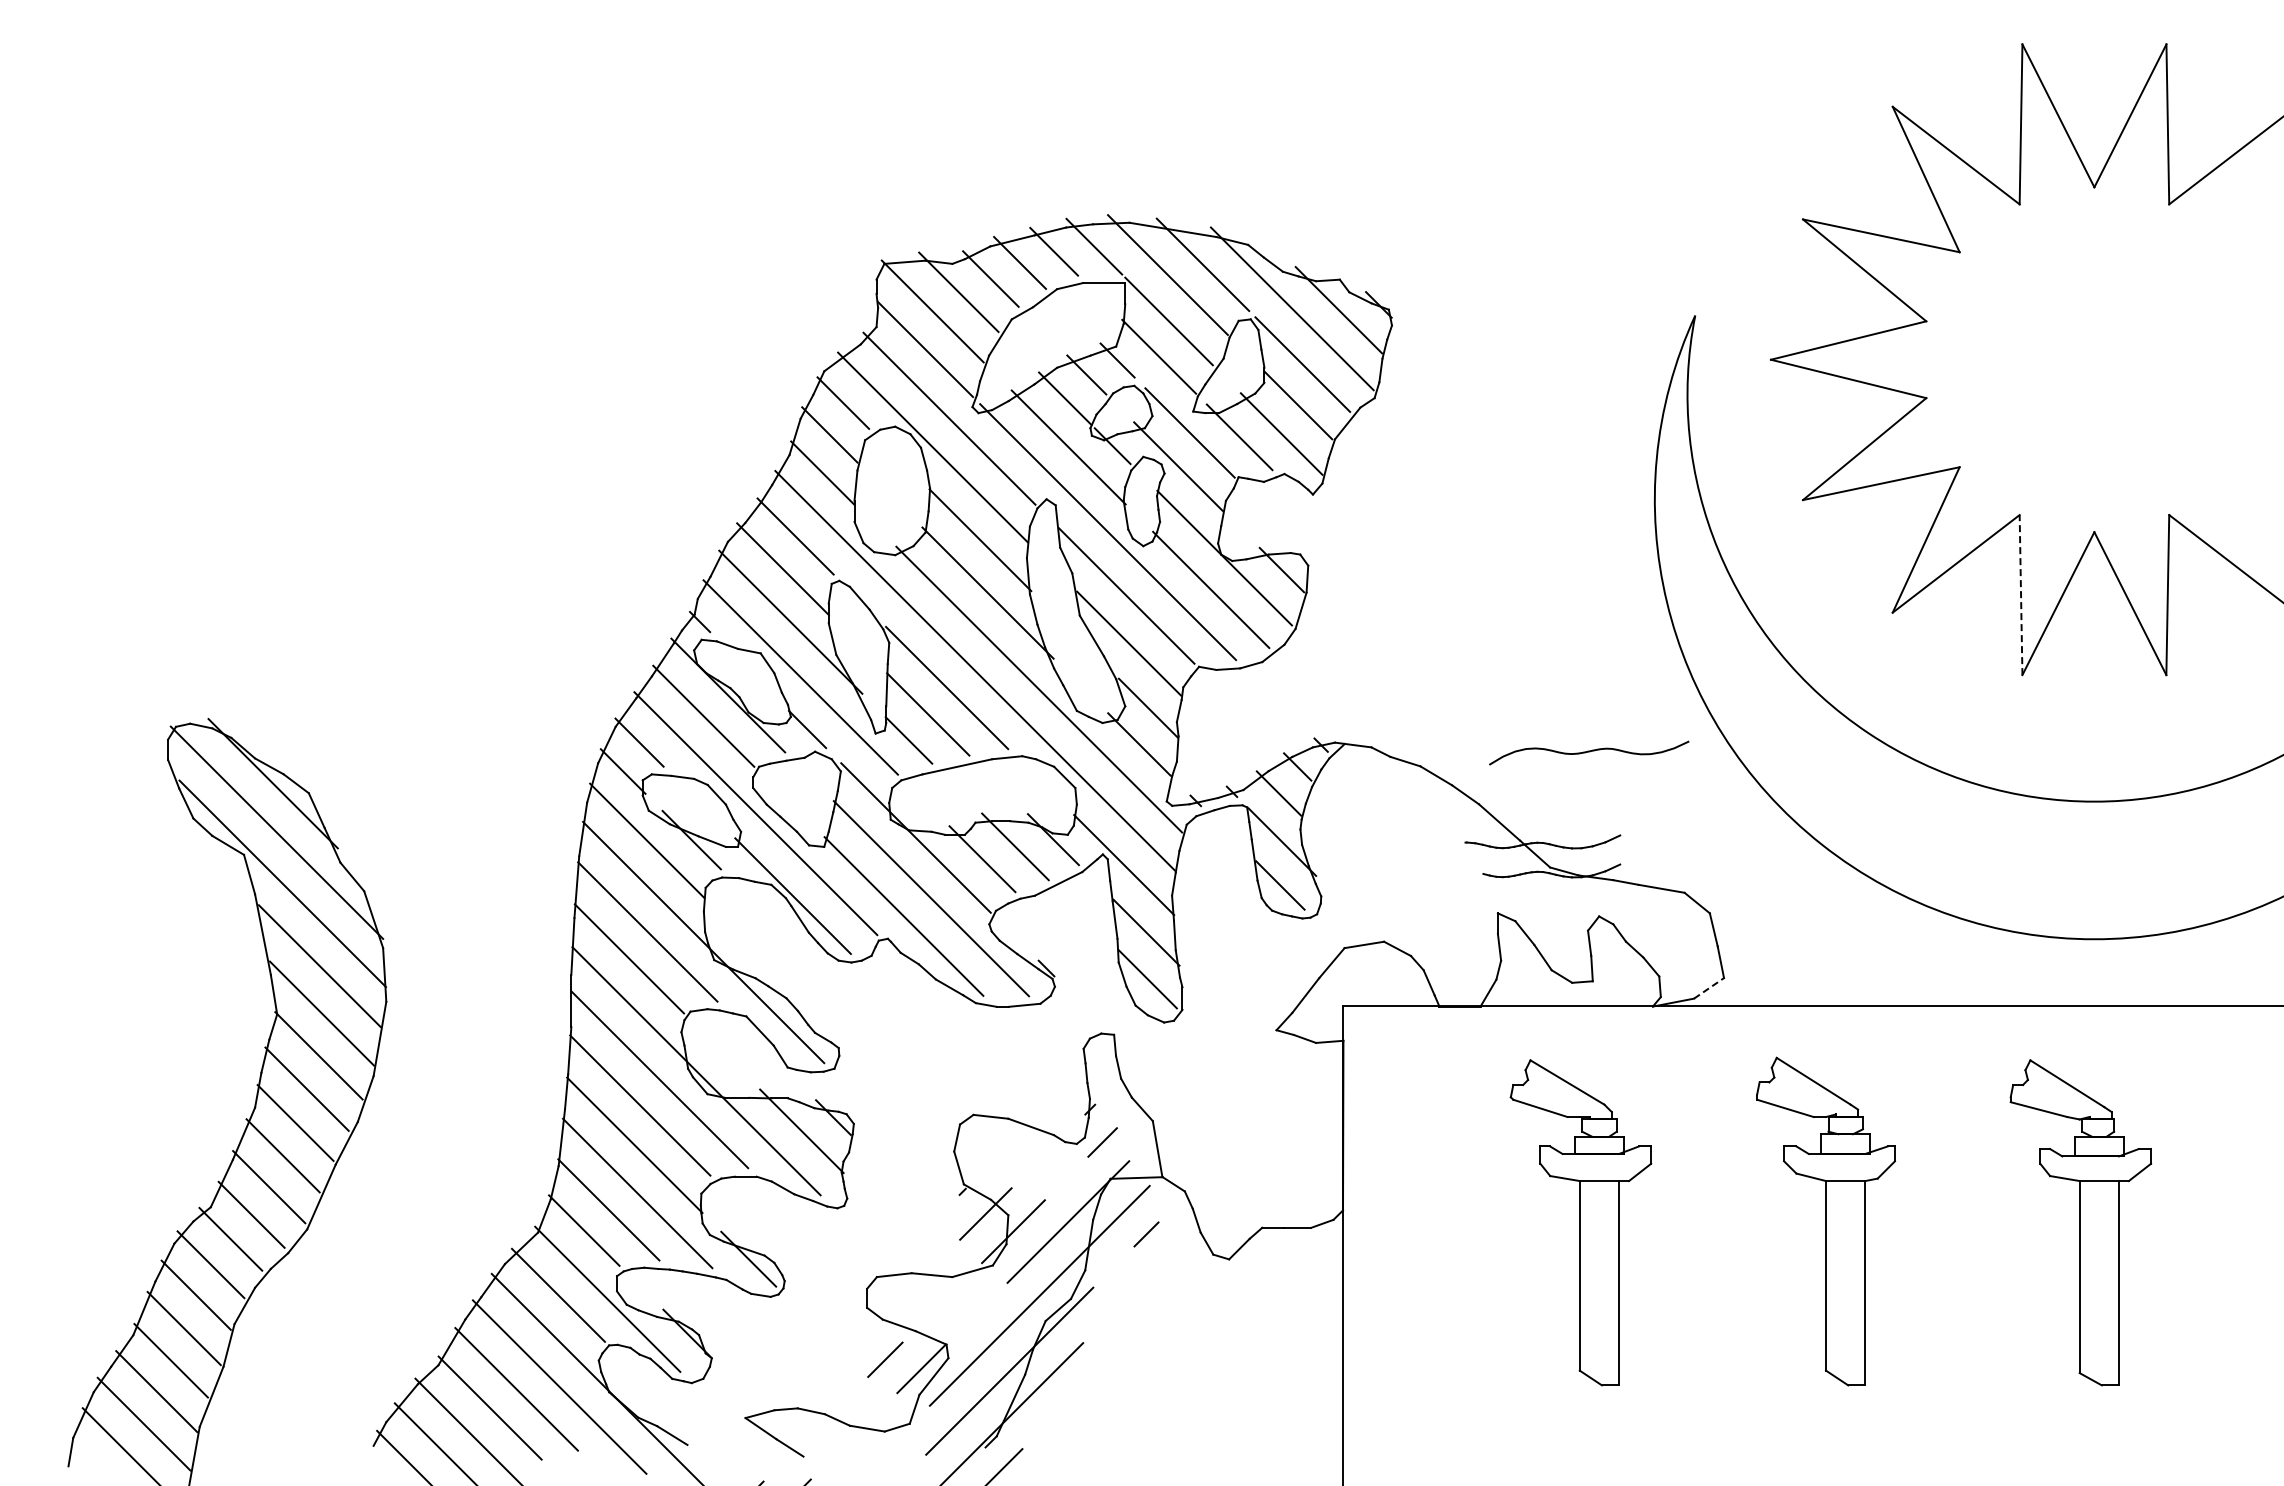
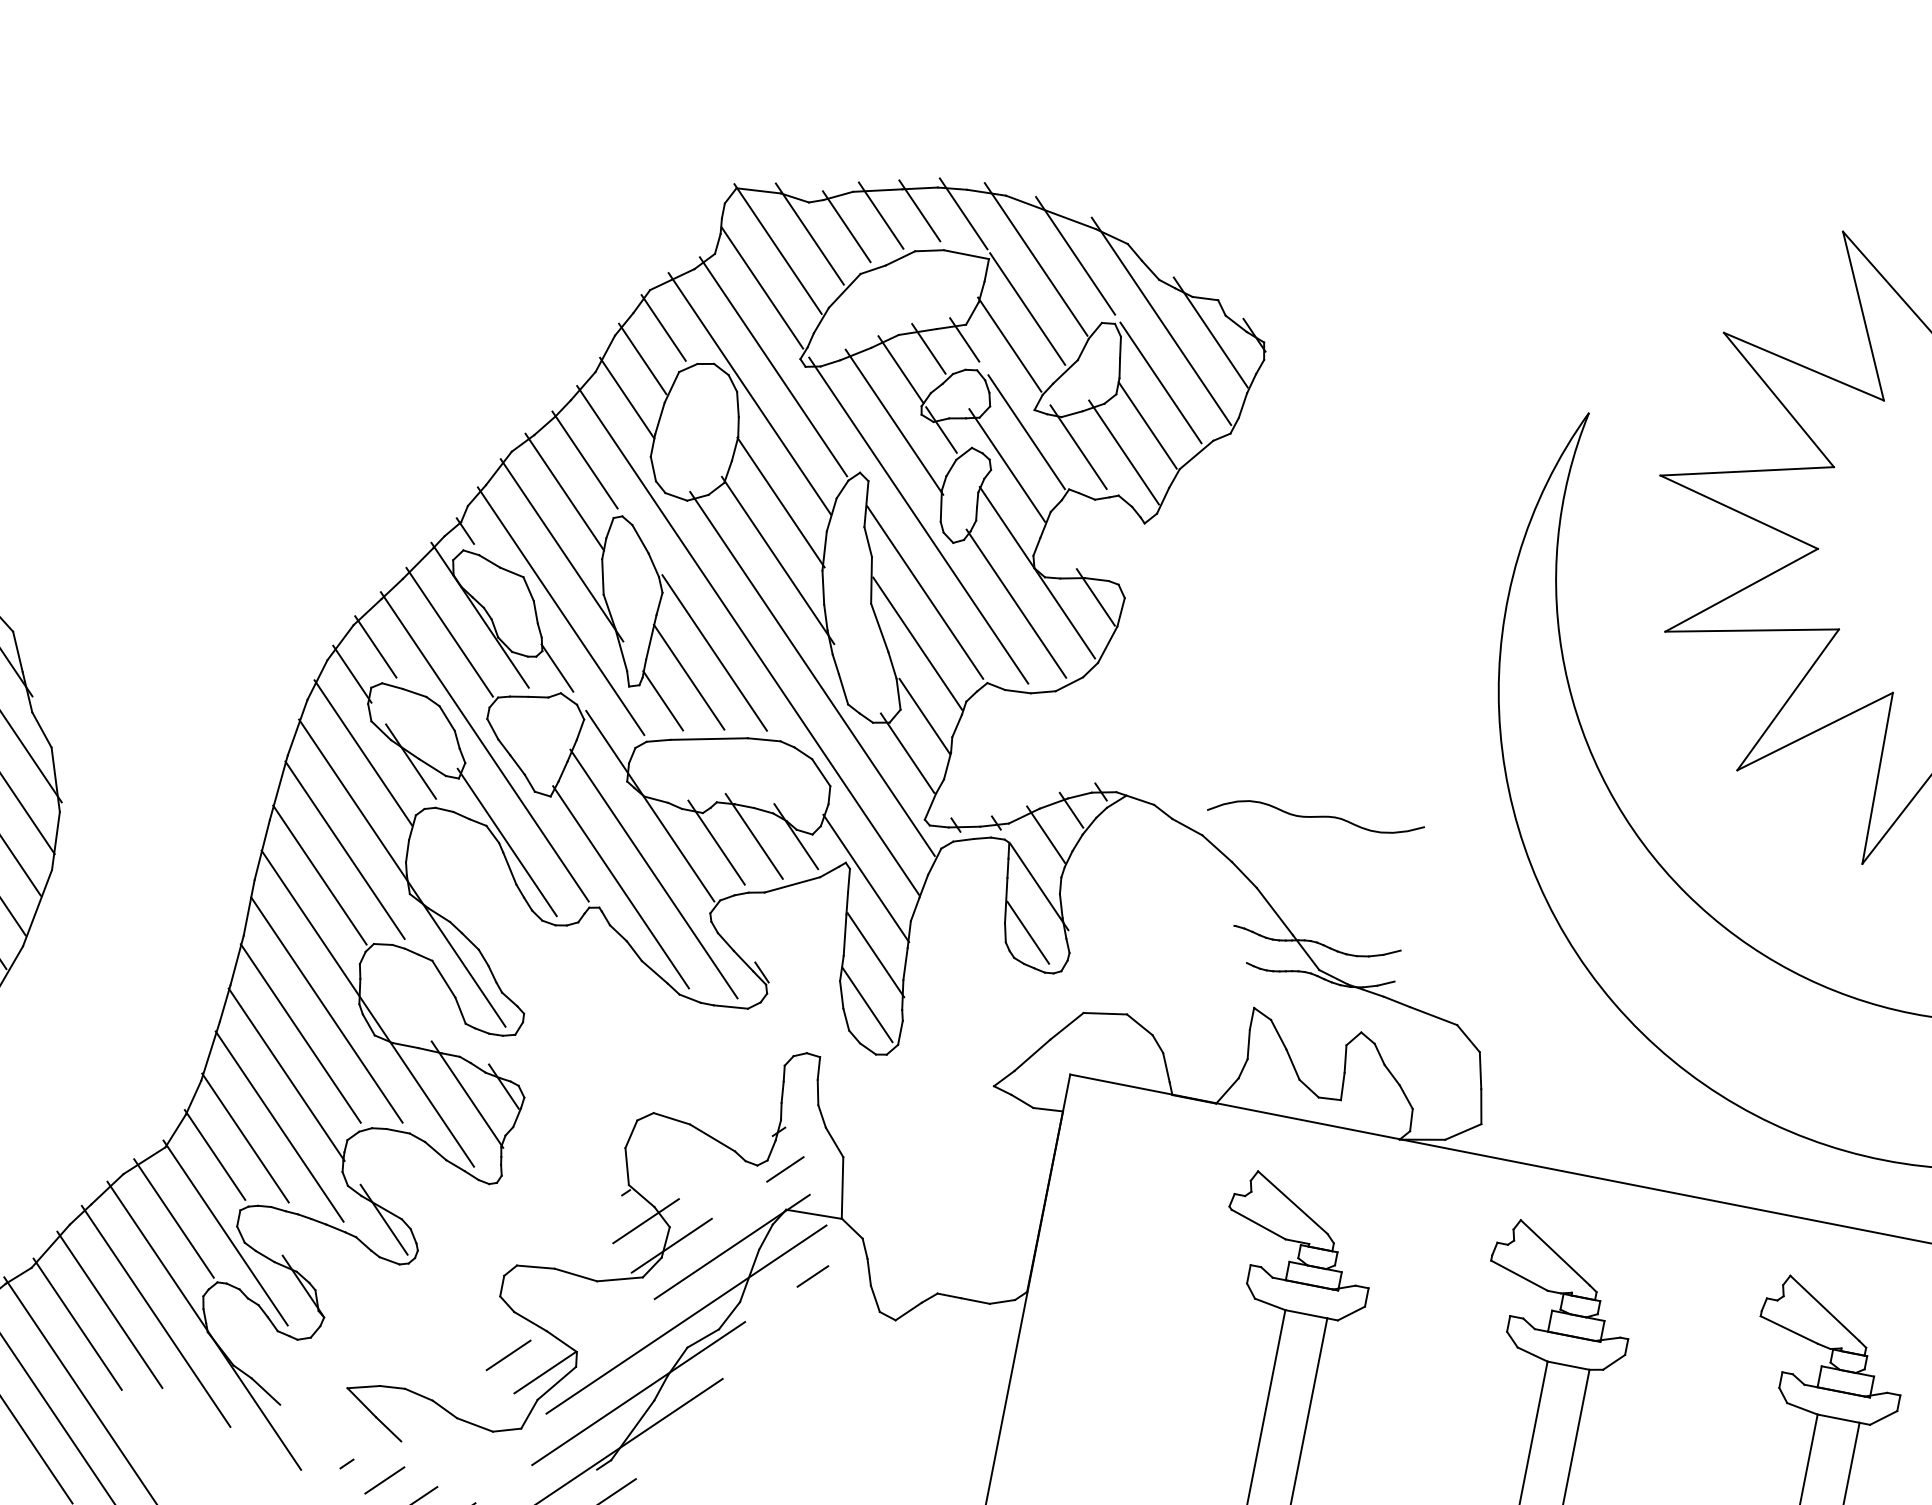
line: (2021, 594) -> (1878, 777), dashed -> solid
curve: (1589, 752) -> (1316, 818), moved
line: (1709, 988) -> (1463, 1132), dashed -> solid

